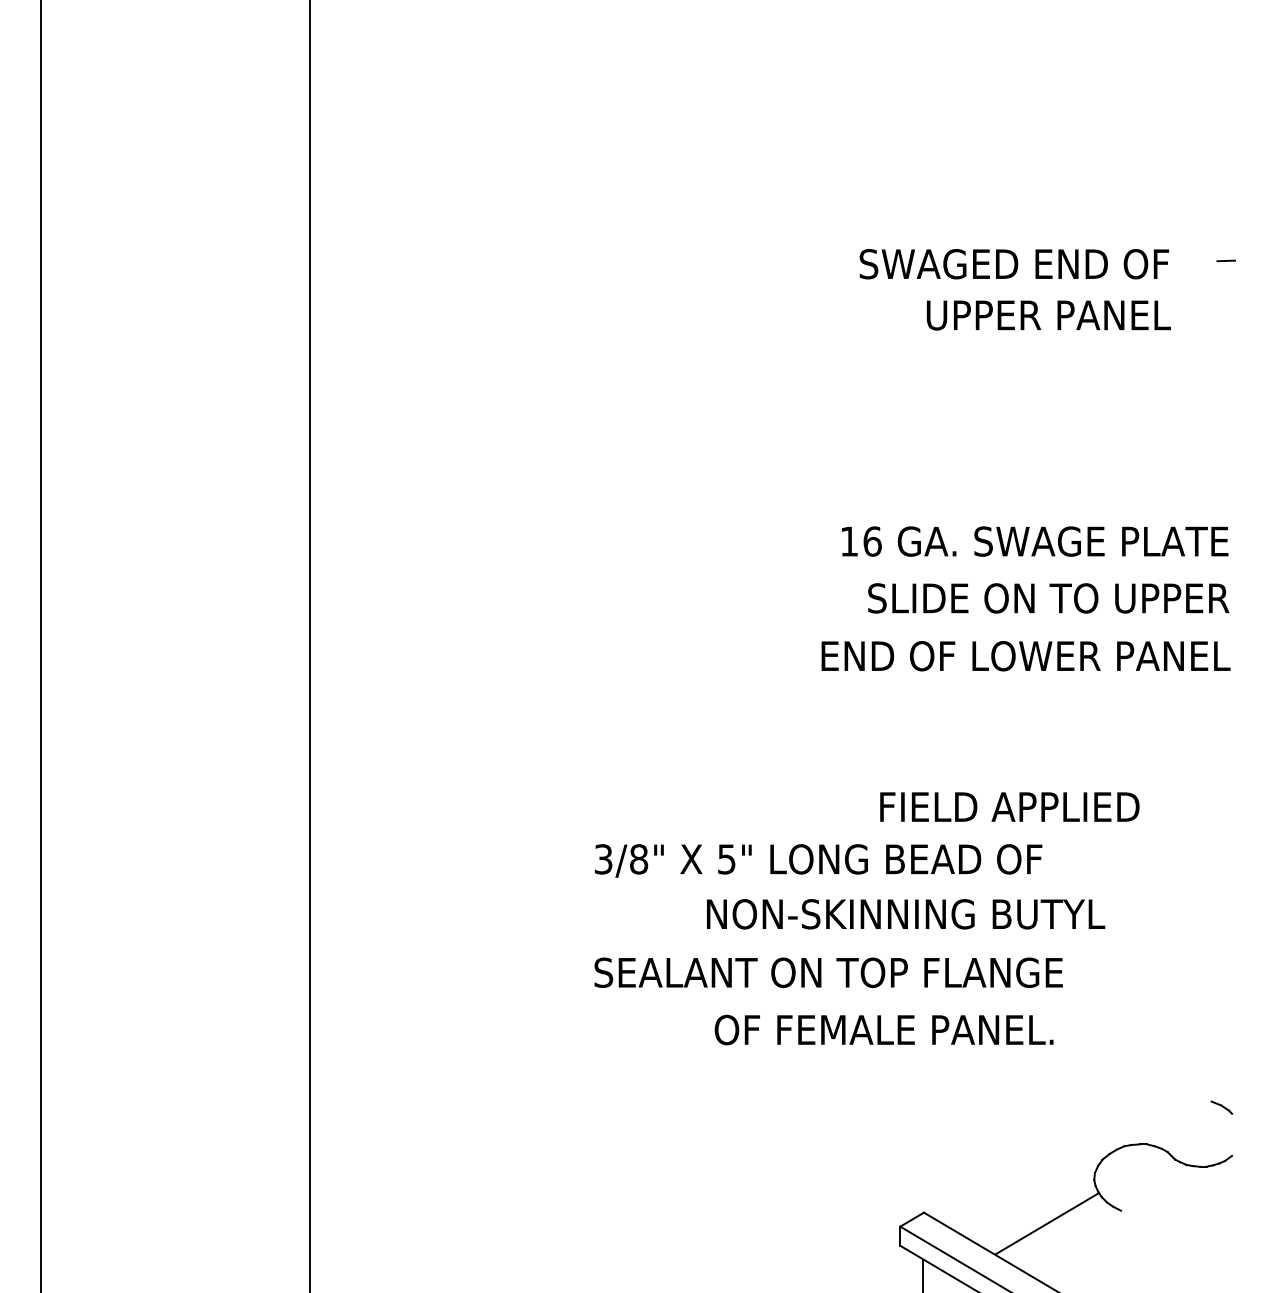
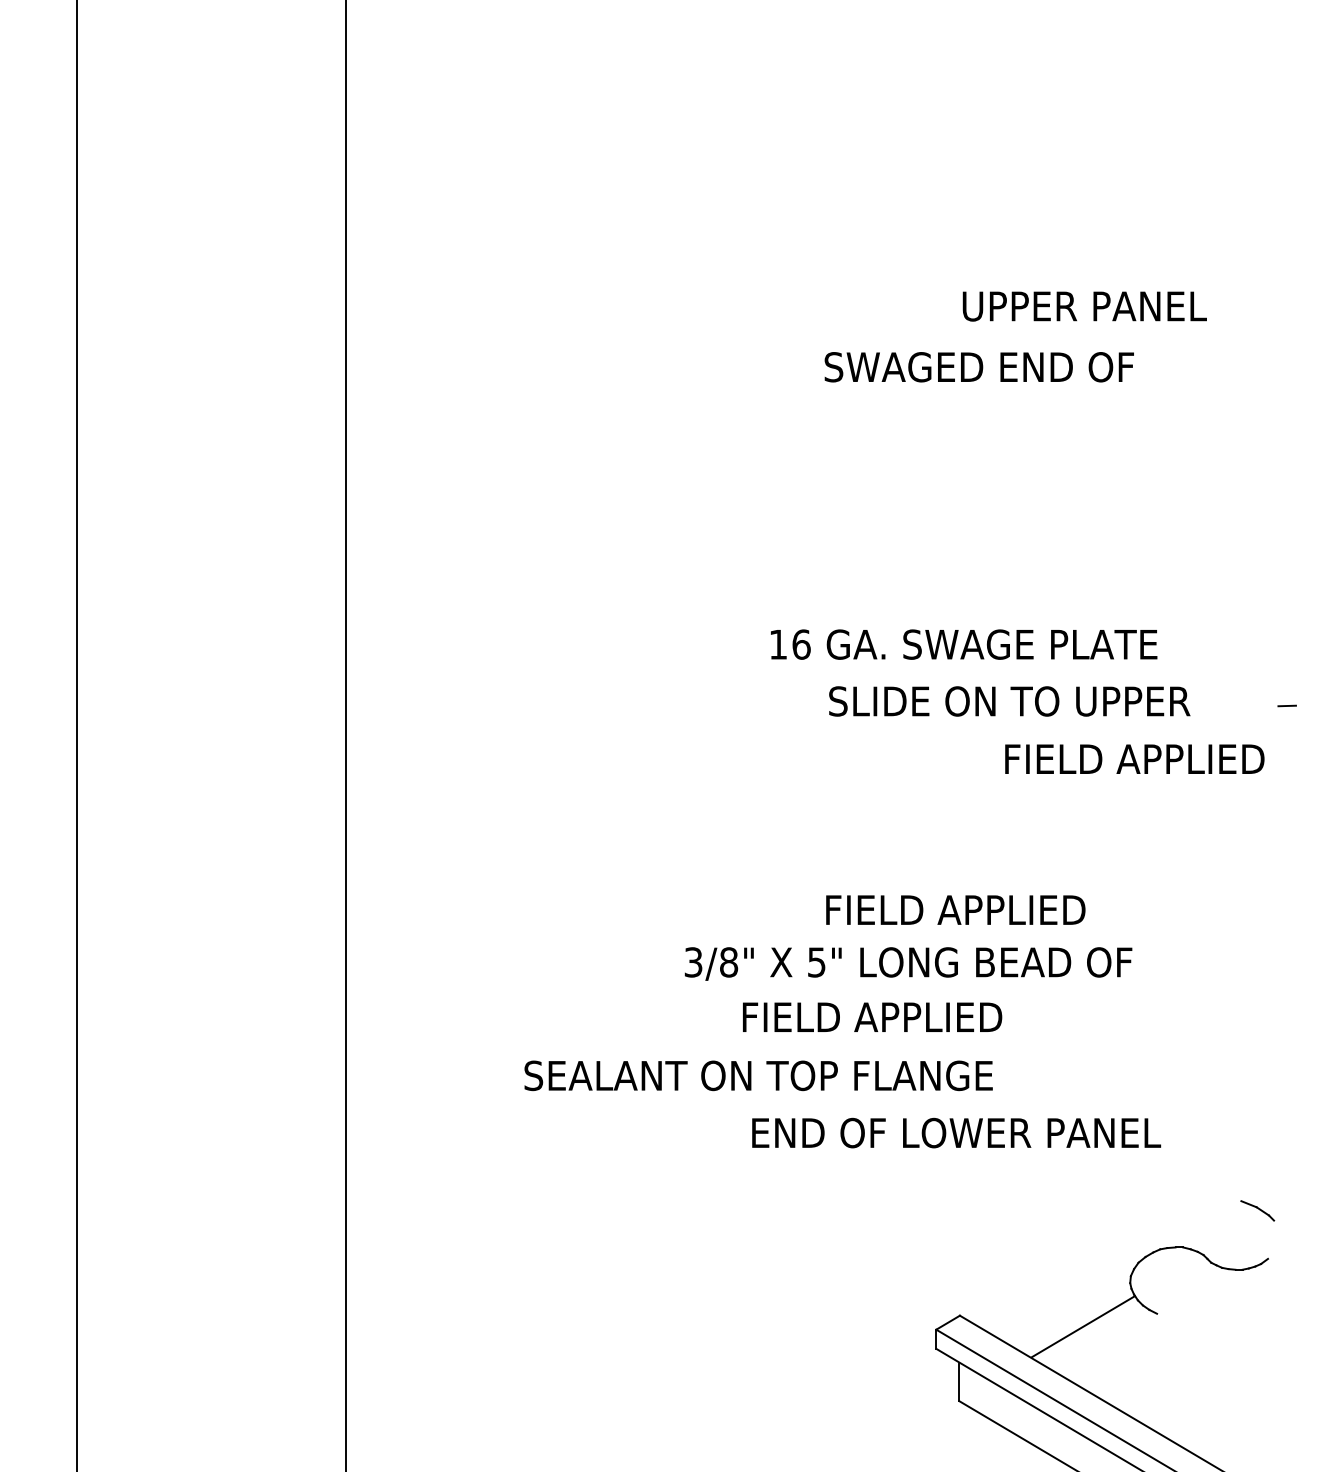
line: (1225, 260) -> (1286, 705), moved
text: (1013, 264) -> (978, 367), moved
text: (1048, 315) -> (1084, 306), moved
text: (1035, 541) -> (964, 644), moved
text: (1048, 598) -> (1009, 701), moved
text: (1025, 656) -> (1061, 759), END OF LOWER PANEL -> FIELD APPLIED
text: (1009, 806) -> (955, 909), moved
text: (818, 860) -> (908, 963), moved
text: (907, 914) -> (943, 1017), NON-SKINNING BUTYL -> FIELD APPLIED
text: (828, 972) -> (758, 1075), moved
text: (919, 1029) -> (955, 1132), OF FEMALE PANEL. -> END OF LOWER PANEL
part: (1221, 1107) -> (1257, 1210), size x1.6

